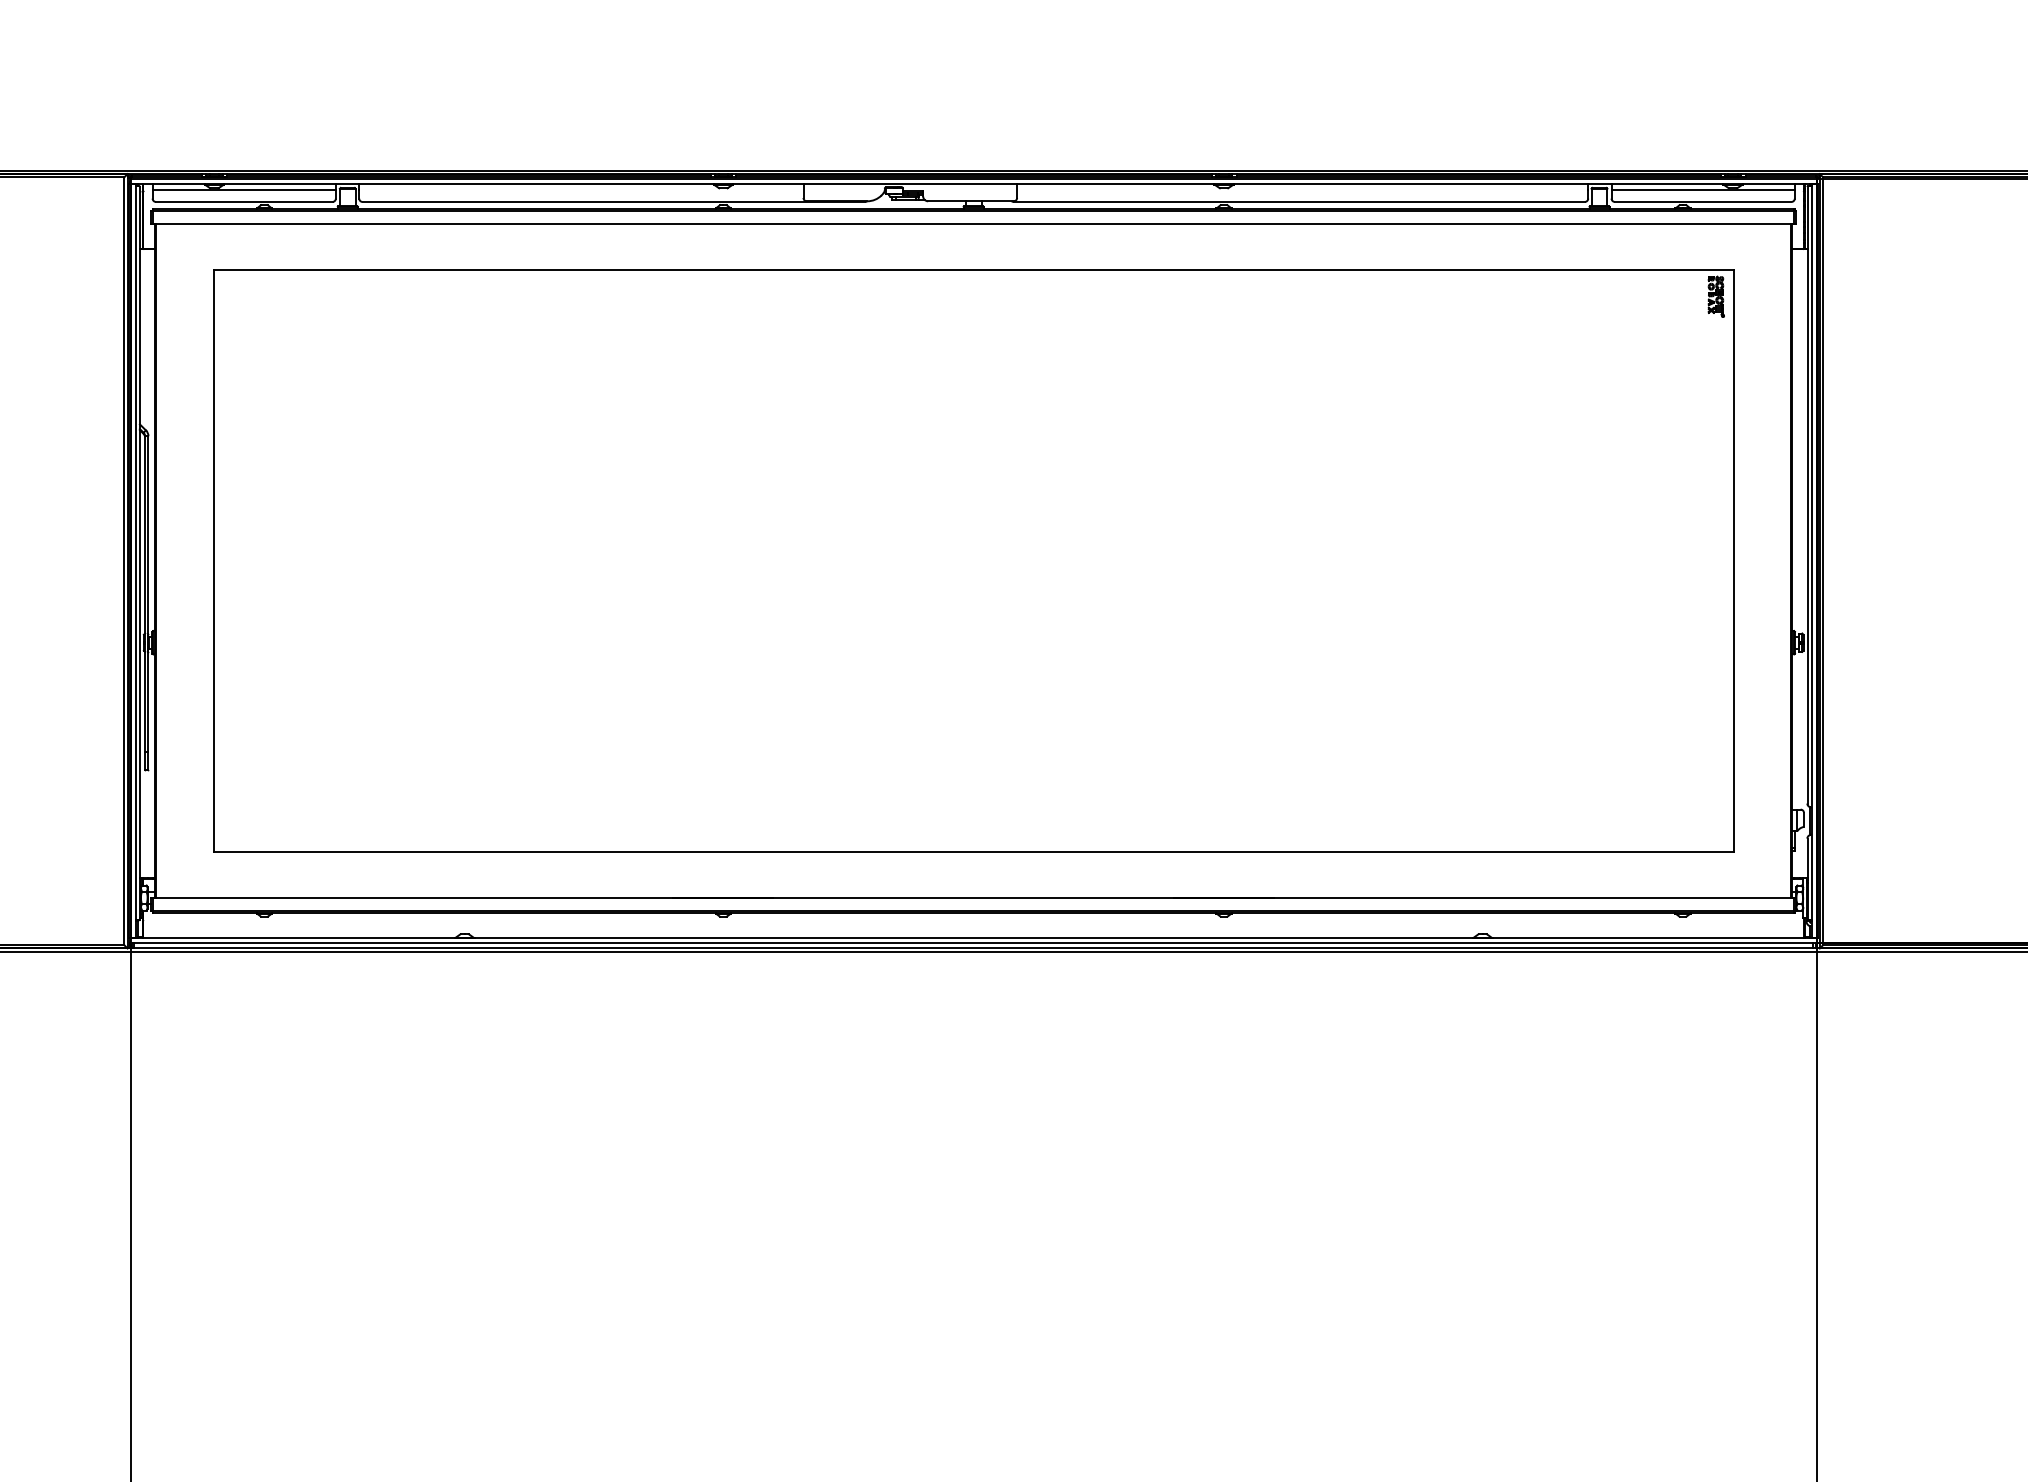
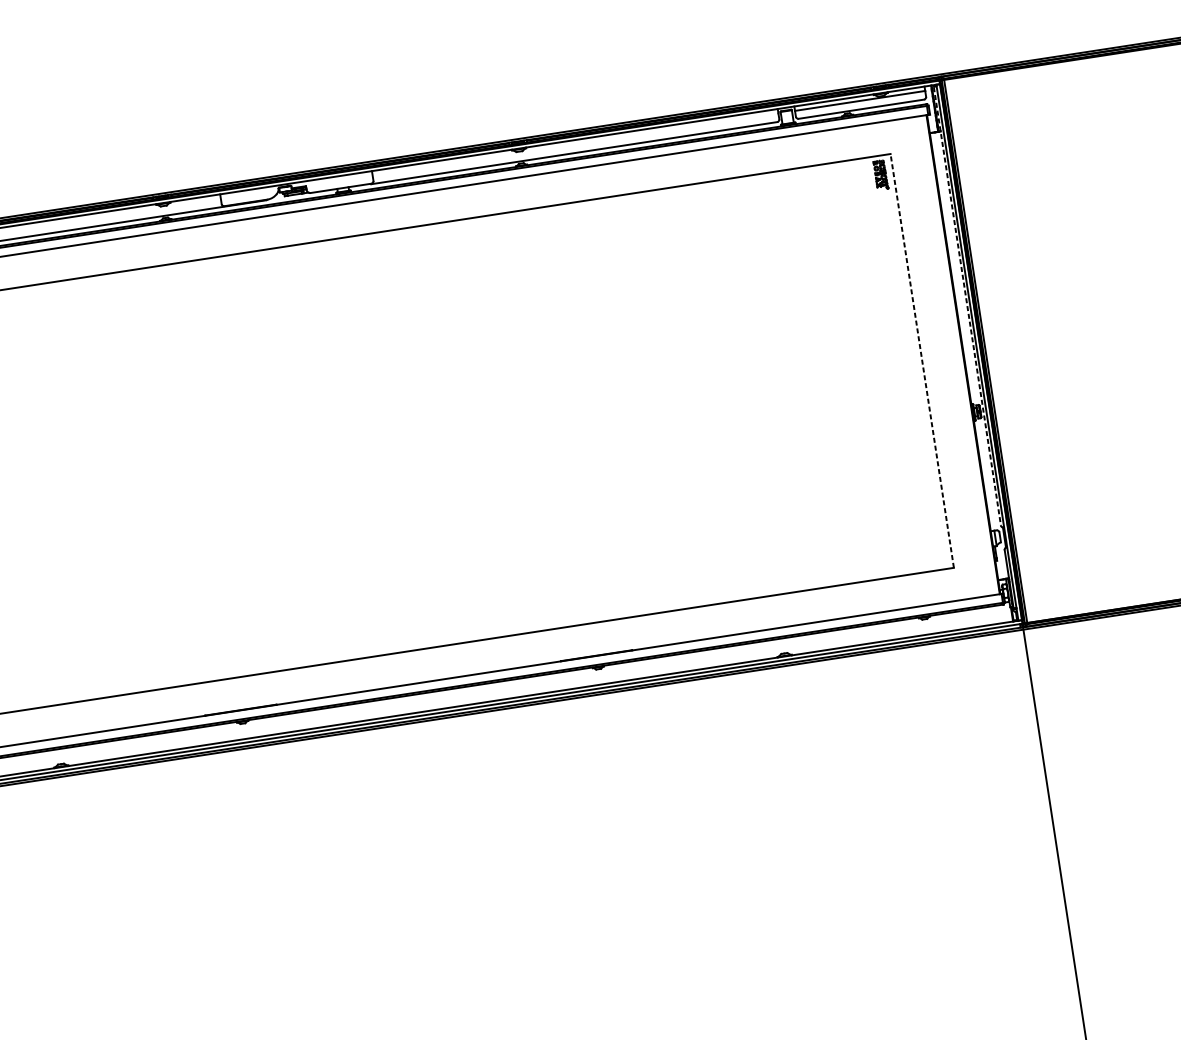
line: (1807, 495) -> (967, 306), solid -> dashed
line: (1733, 560) -> (921, 360), solid -> dashed

